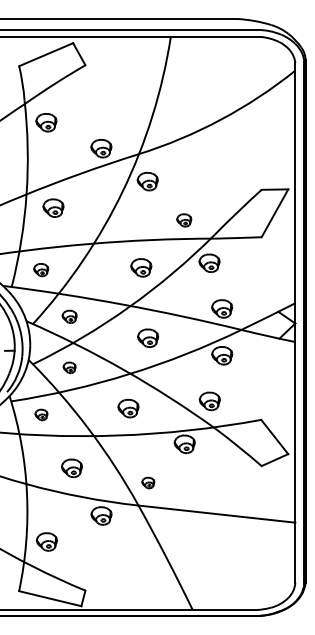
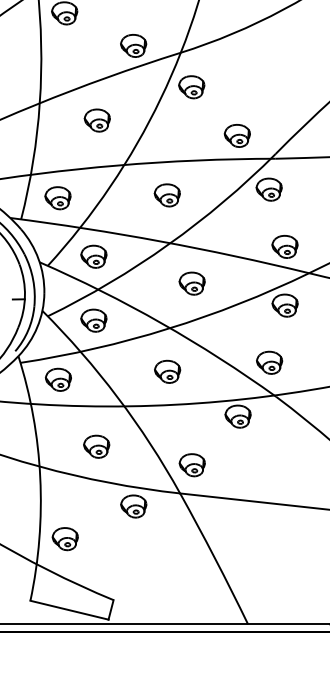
part: (53, 207) -> (97, 119), moved
part: (184, 220) -> (237, 136), size x1.43
part: (141, 267) -> (167, 194), moved
part: (41, 269) -> (58, 197), size x1.43
part: (69, 316) -> (93, 256), size x1.43
part: (69, 367) -> (93, 320), size x1.67
part: (41, 414) -> (58, 379), size x1.67
part: (148, 482) -> (192, 464), size x1.67

